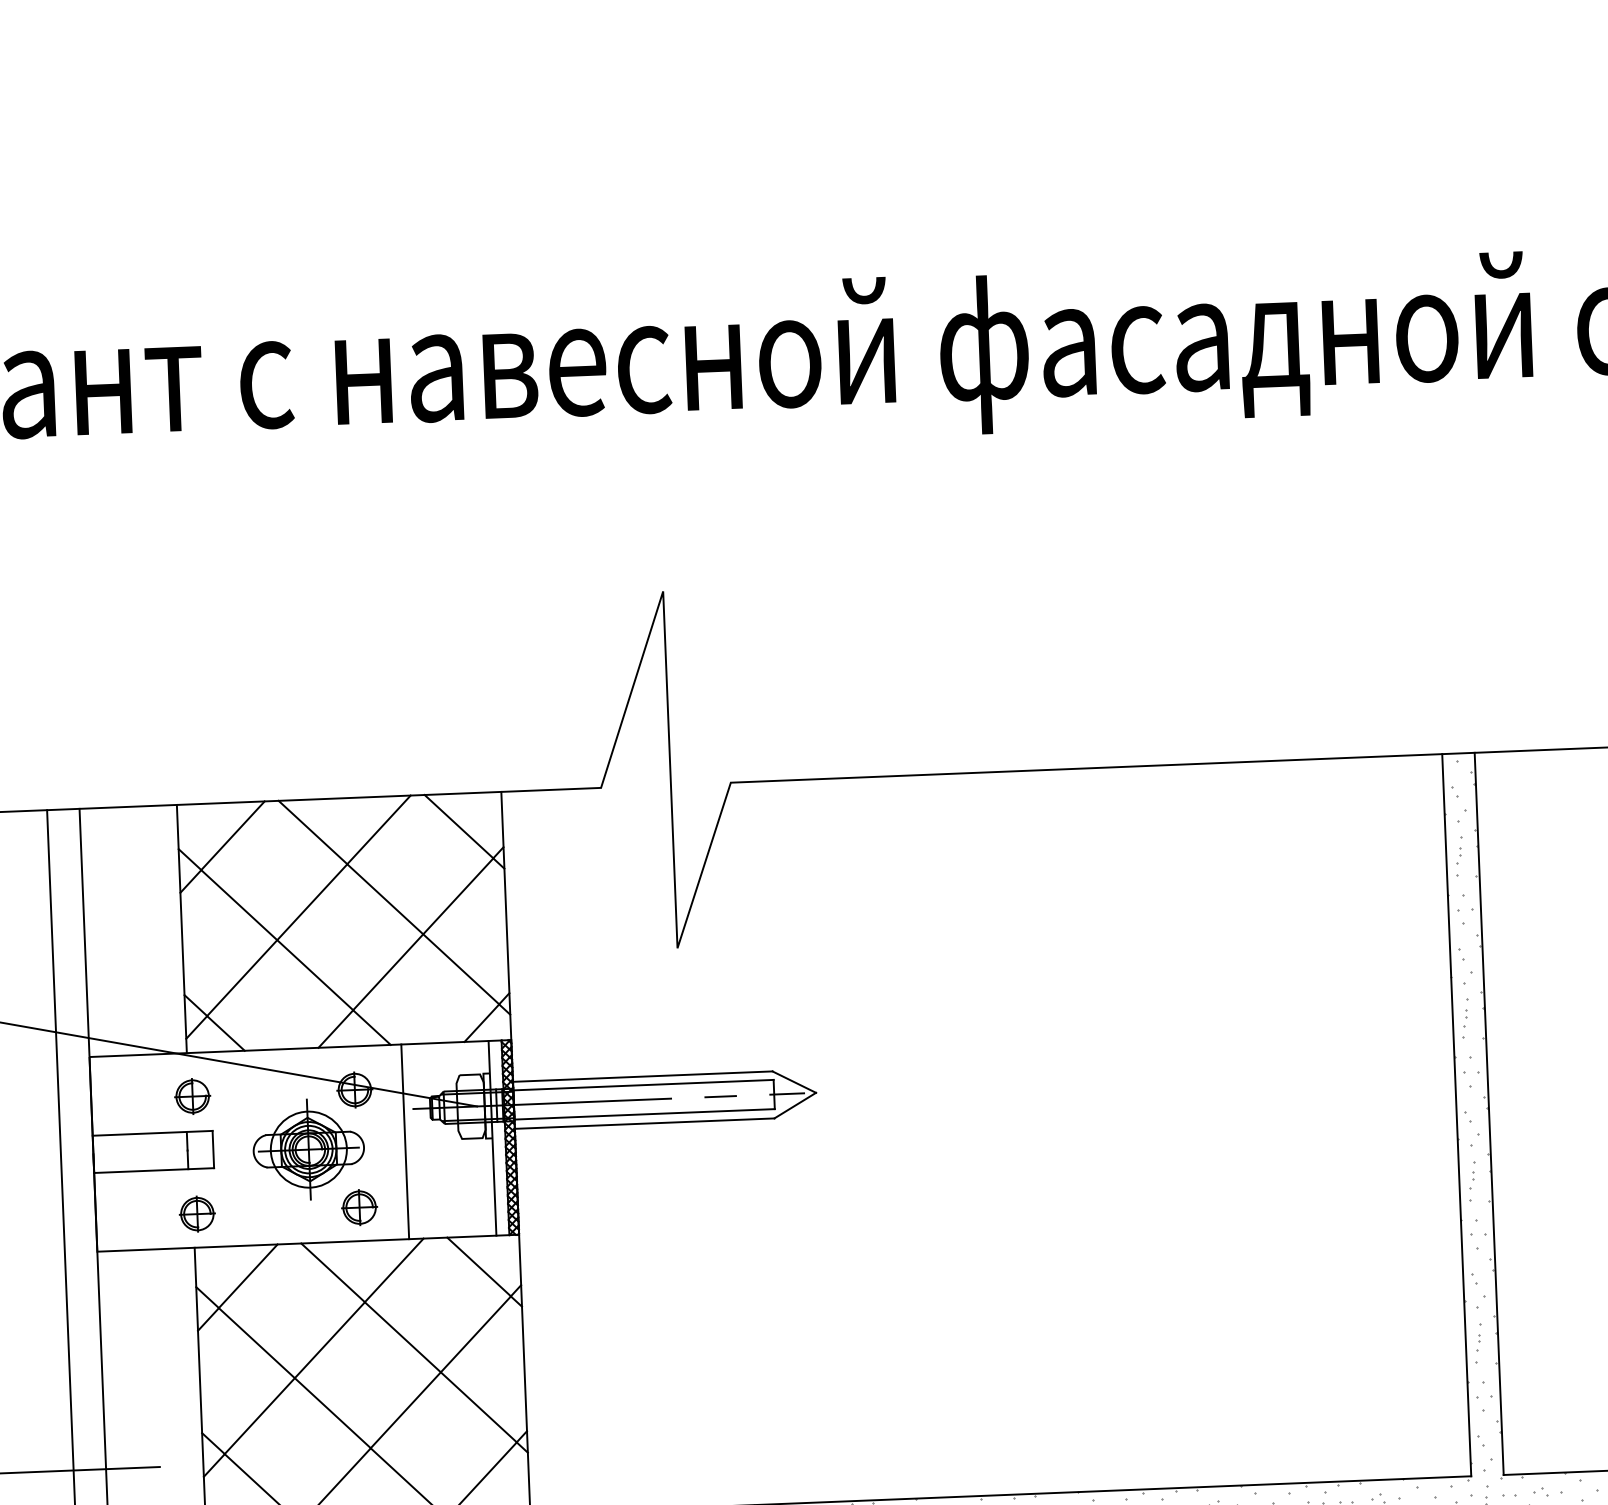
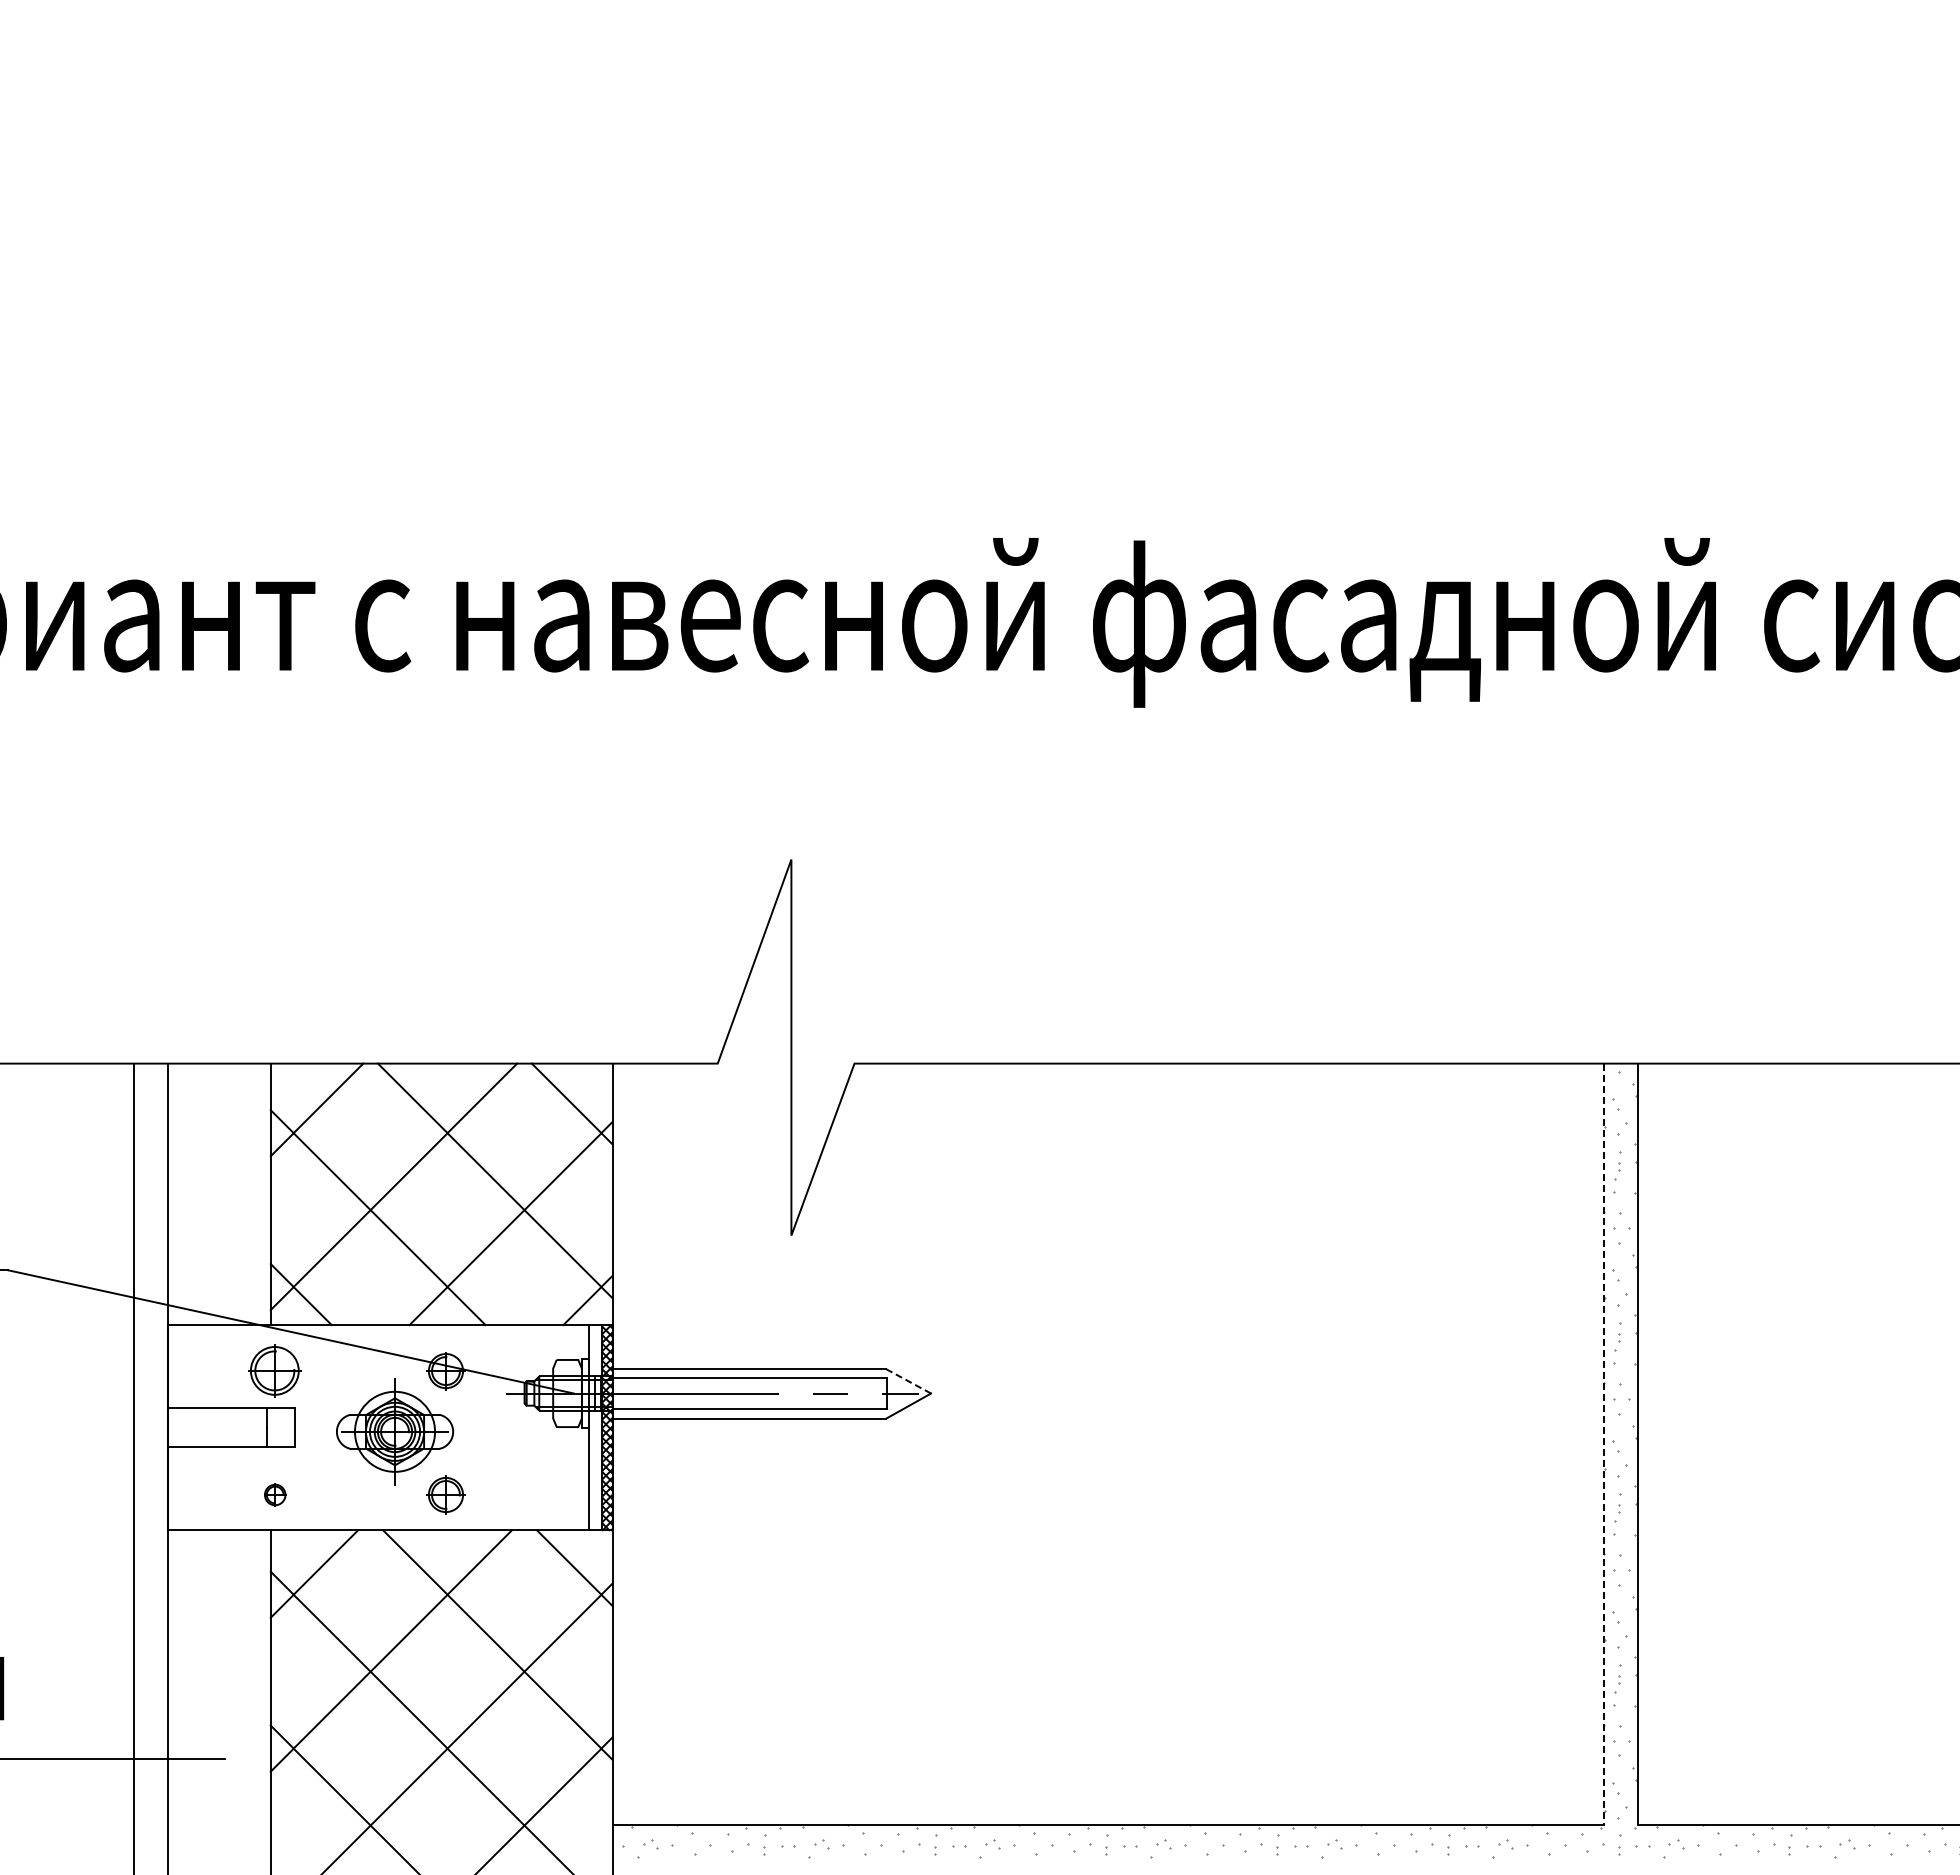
line: (794, 1082) -> (908, 1381), solid -> dashed
part: (193, 1096) -> (275, 1371), size x1.4
line: (1457, 1115) -> (1604, 1444), solid -> dashed
line: (404, 1141) -> (496, 1427), removed
part: (197, 1213) -> (275, 1494), size x0.6

